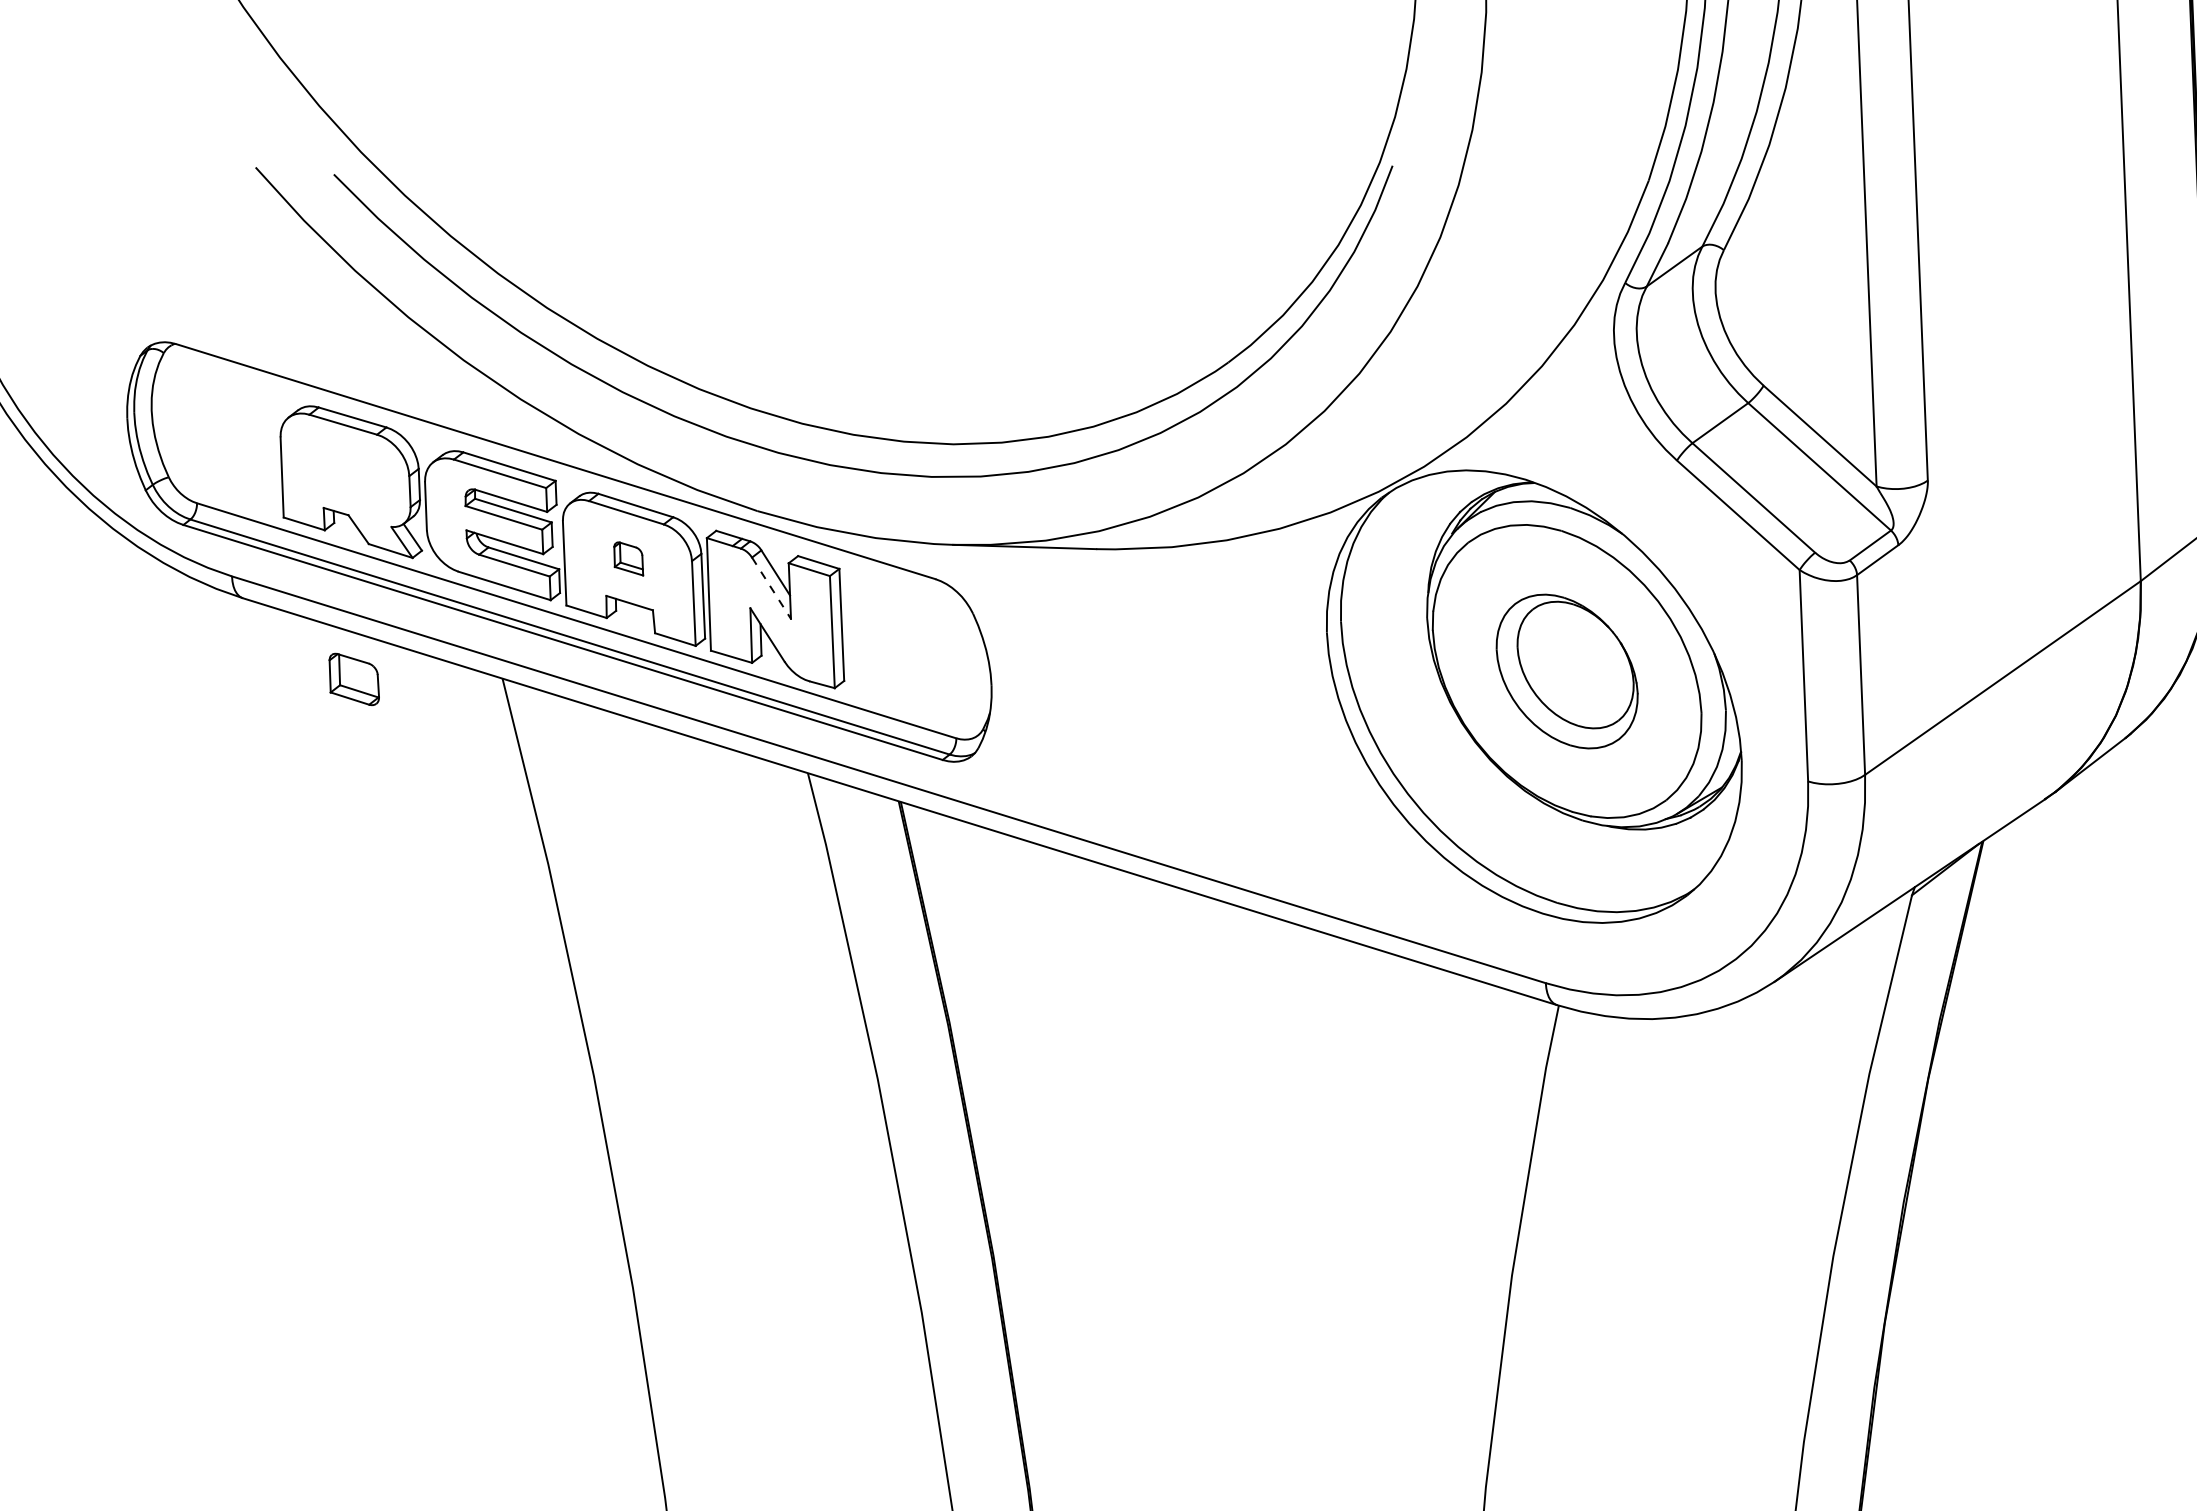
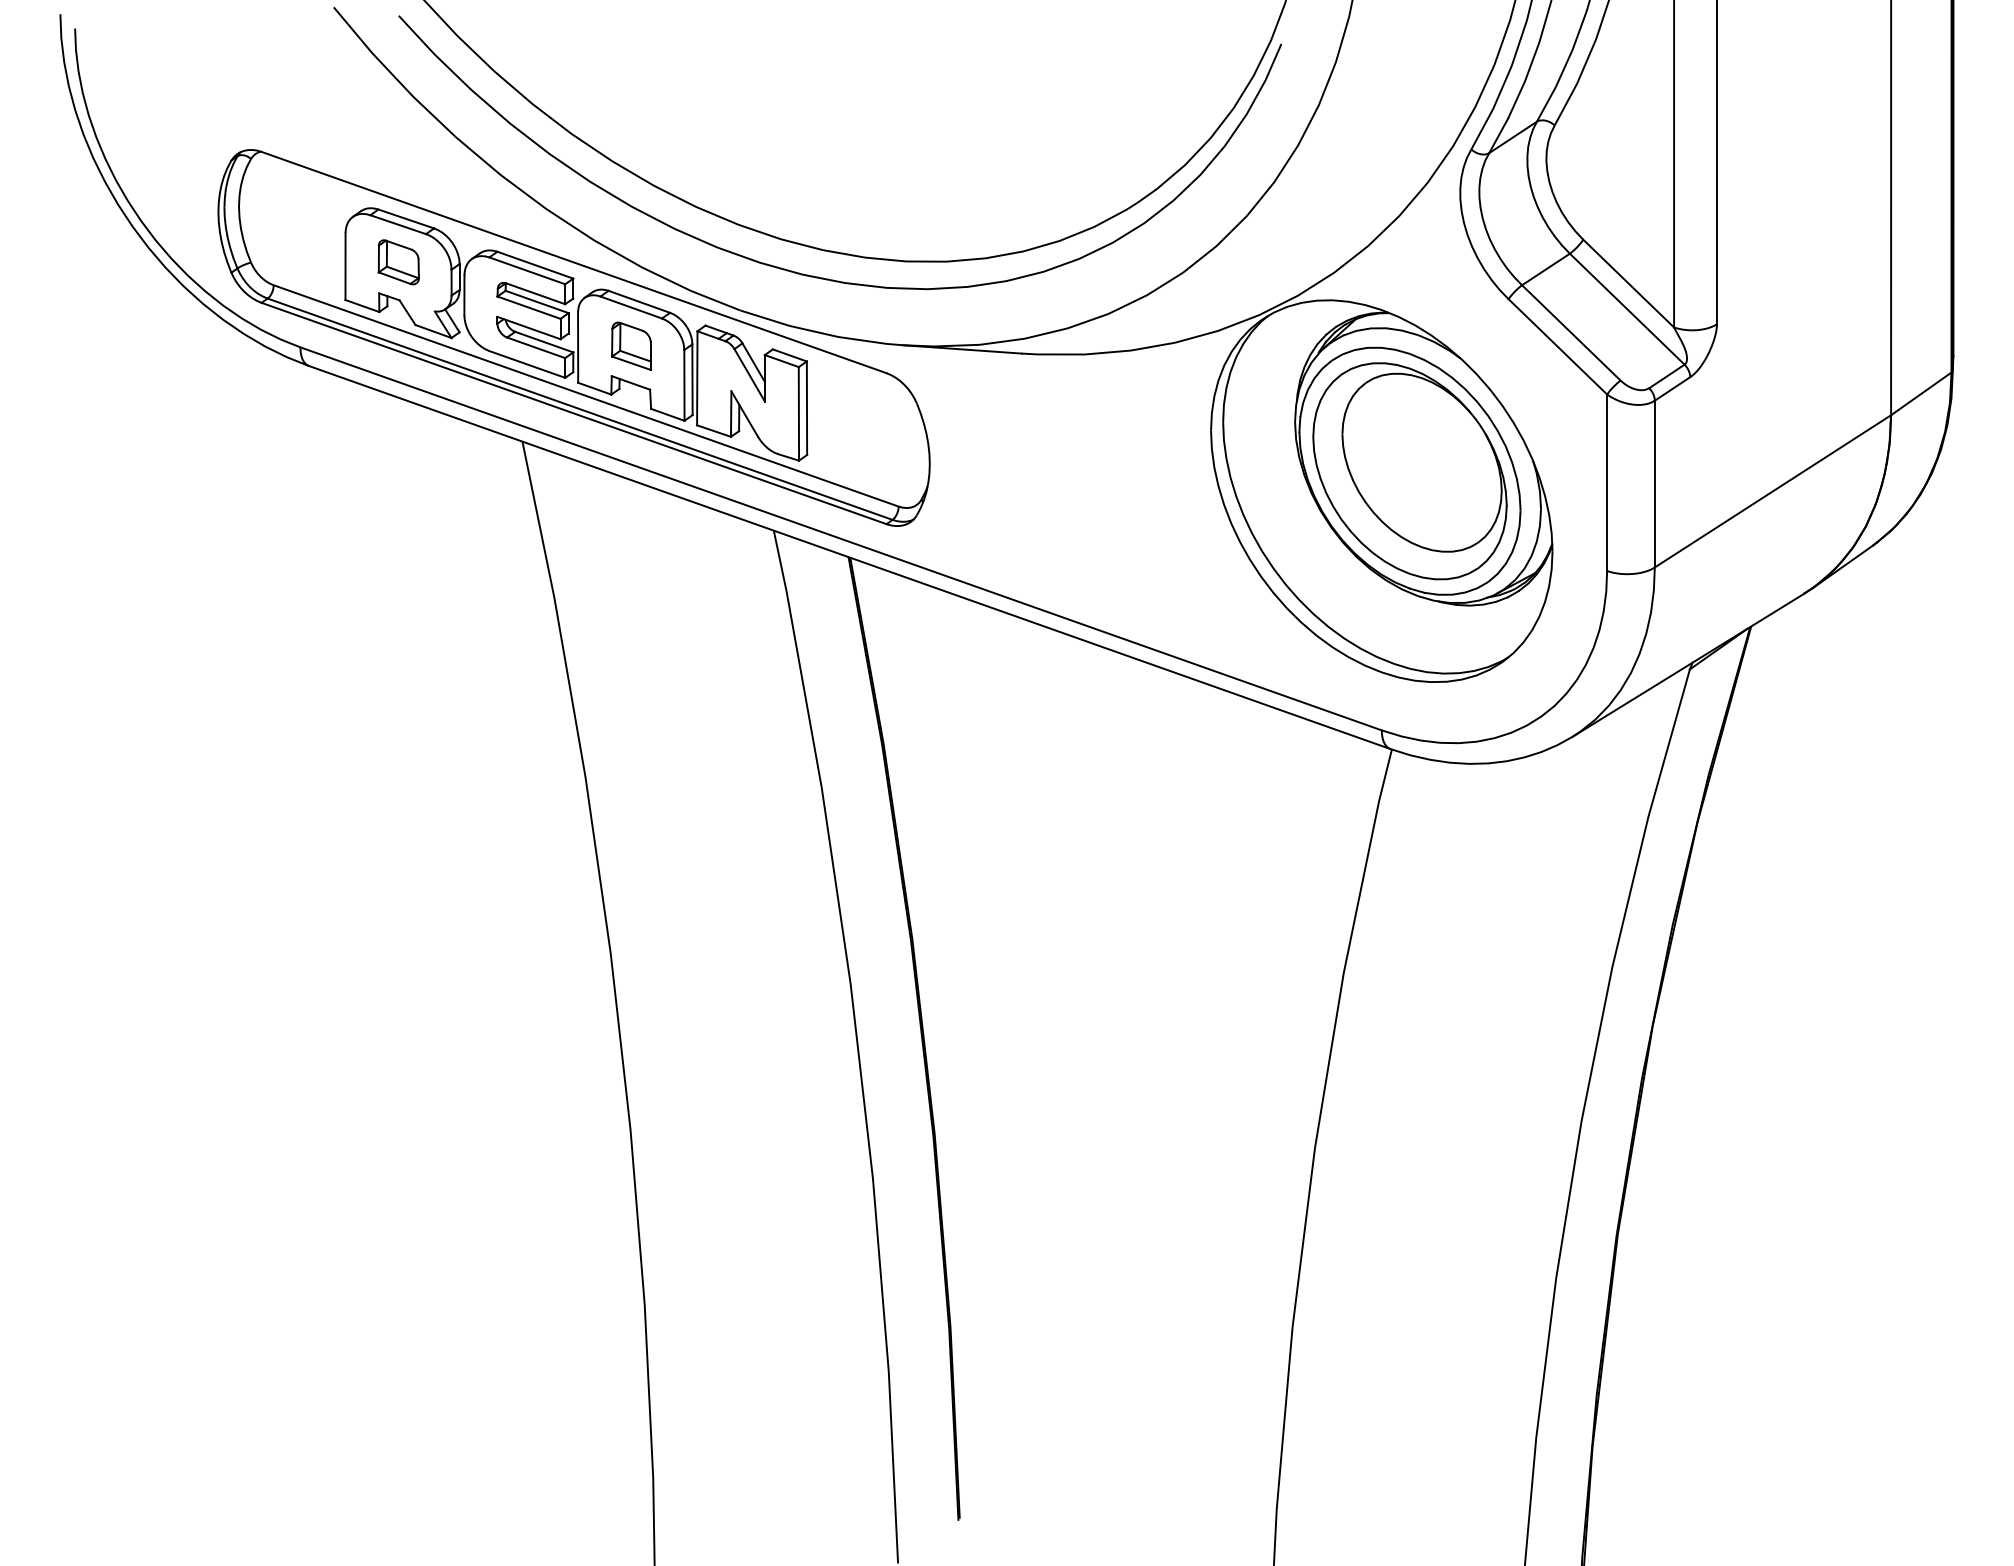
part: (628, 558) -> (631, 345), size x1.67
line: (771, 588) -> (749, 375), dashed -> solid
part: (1566, 671) -> (1409, 471), size x1.67
part: (353, 679) -> (398, 262), moved

